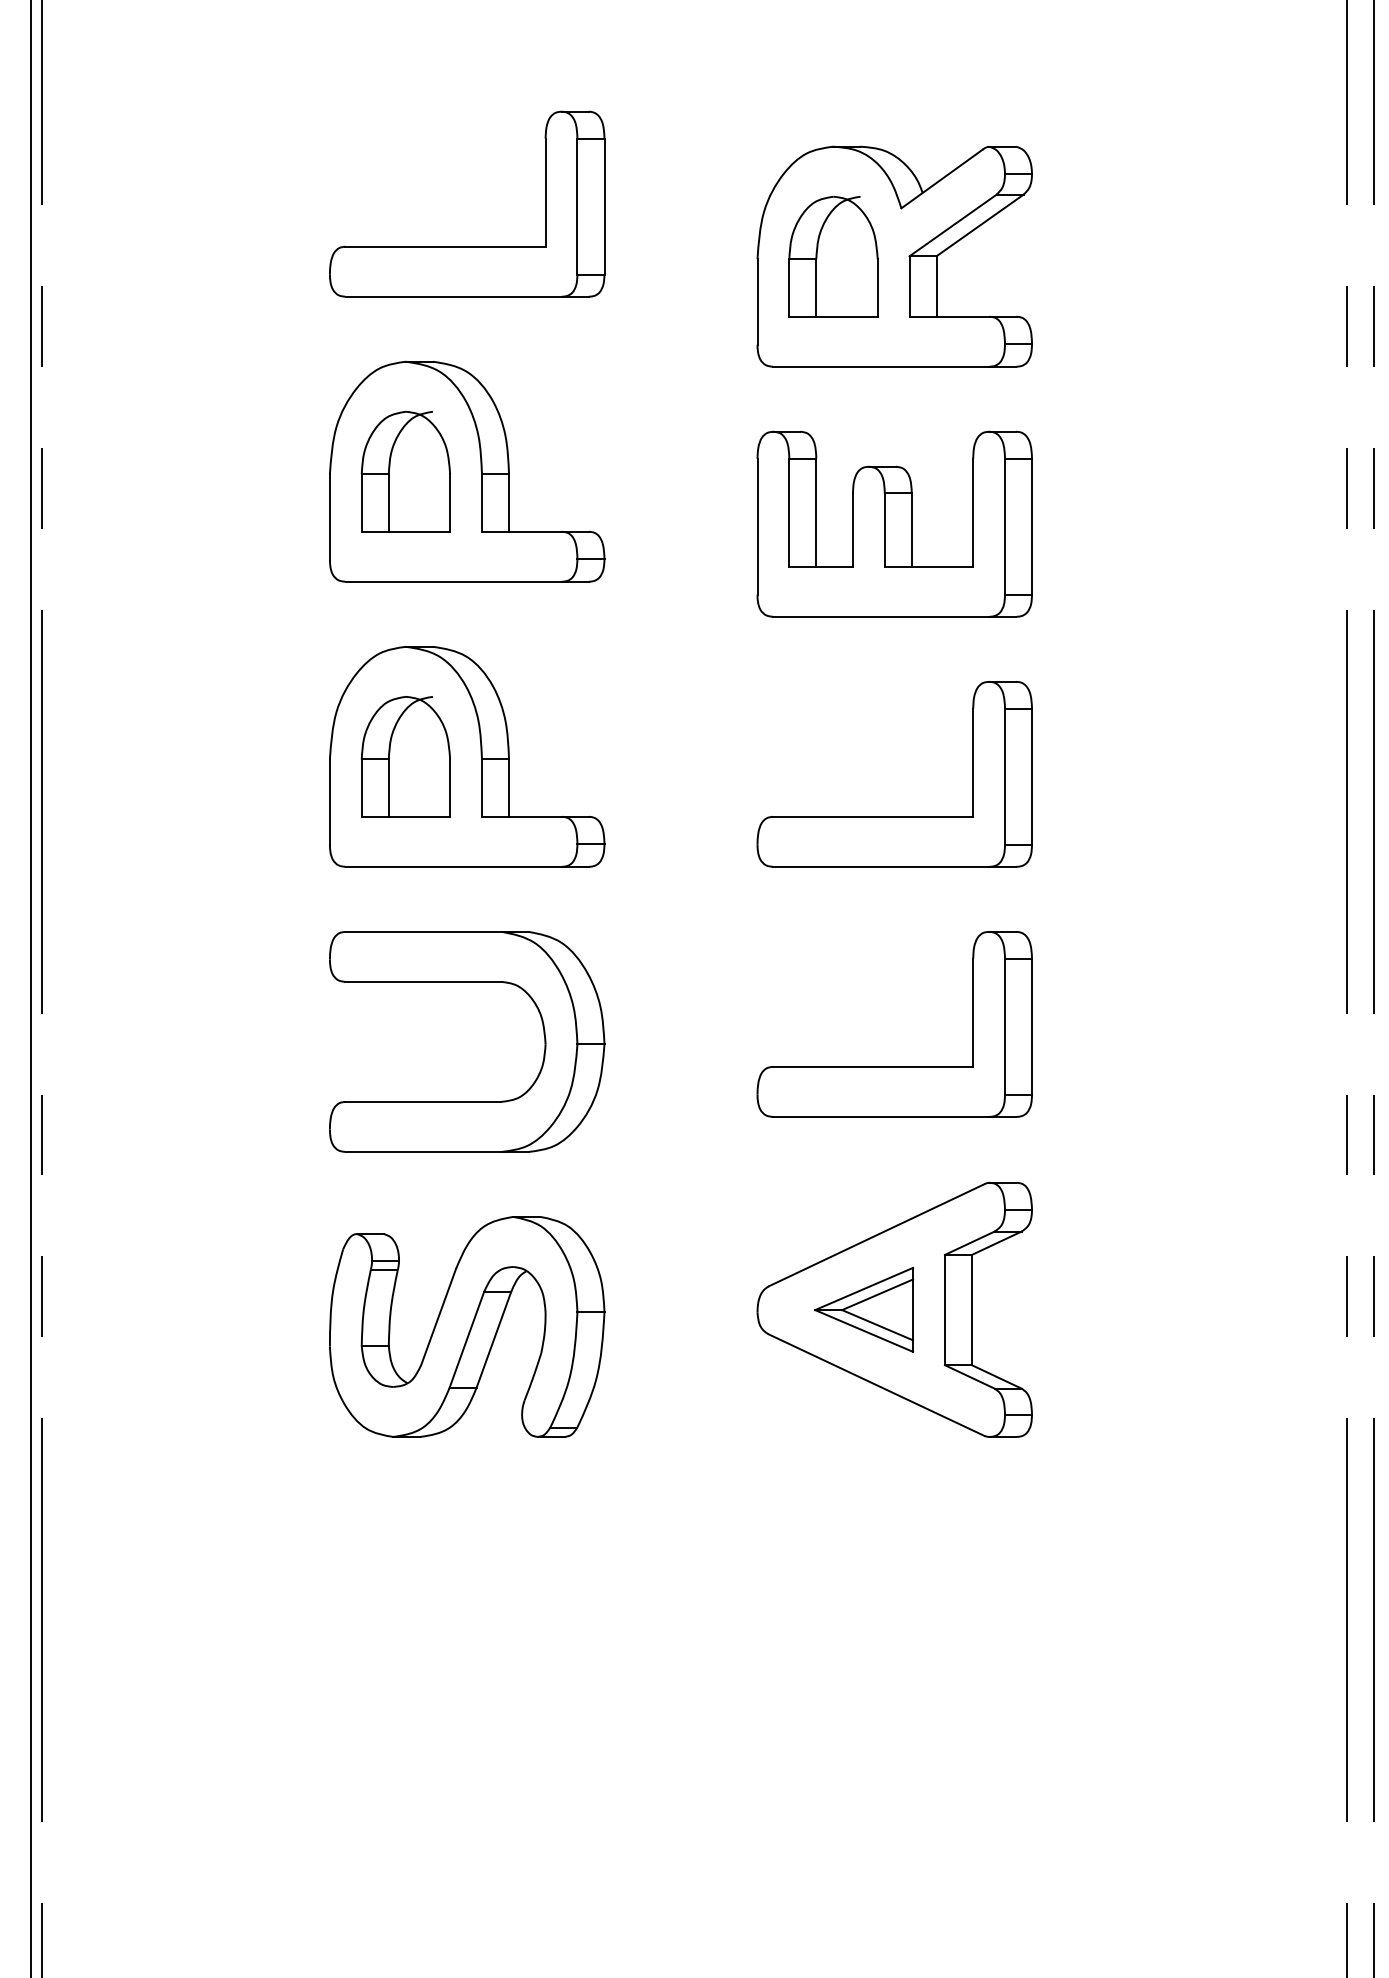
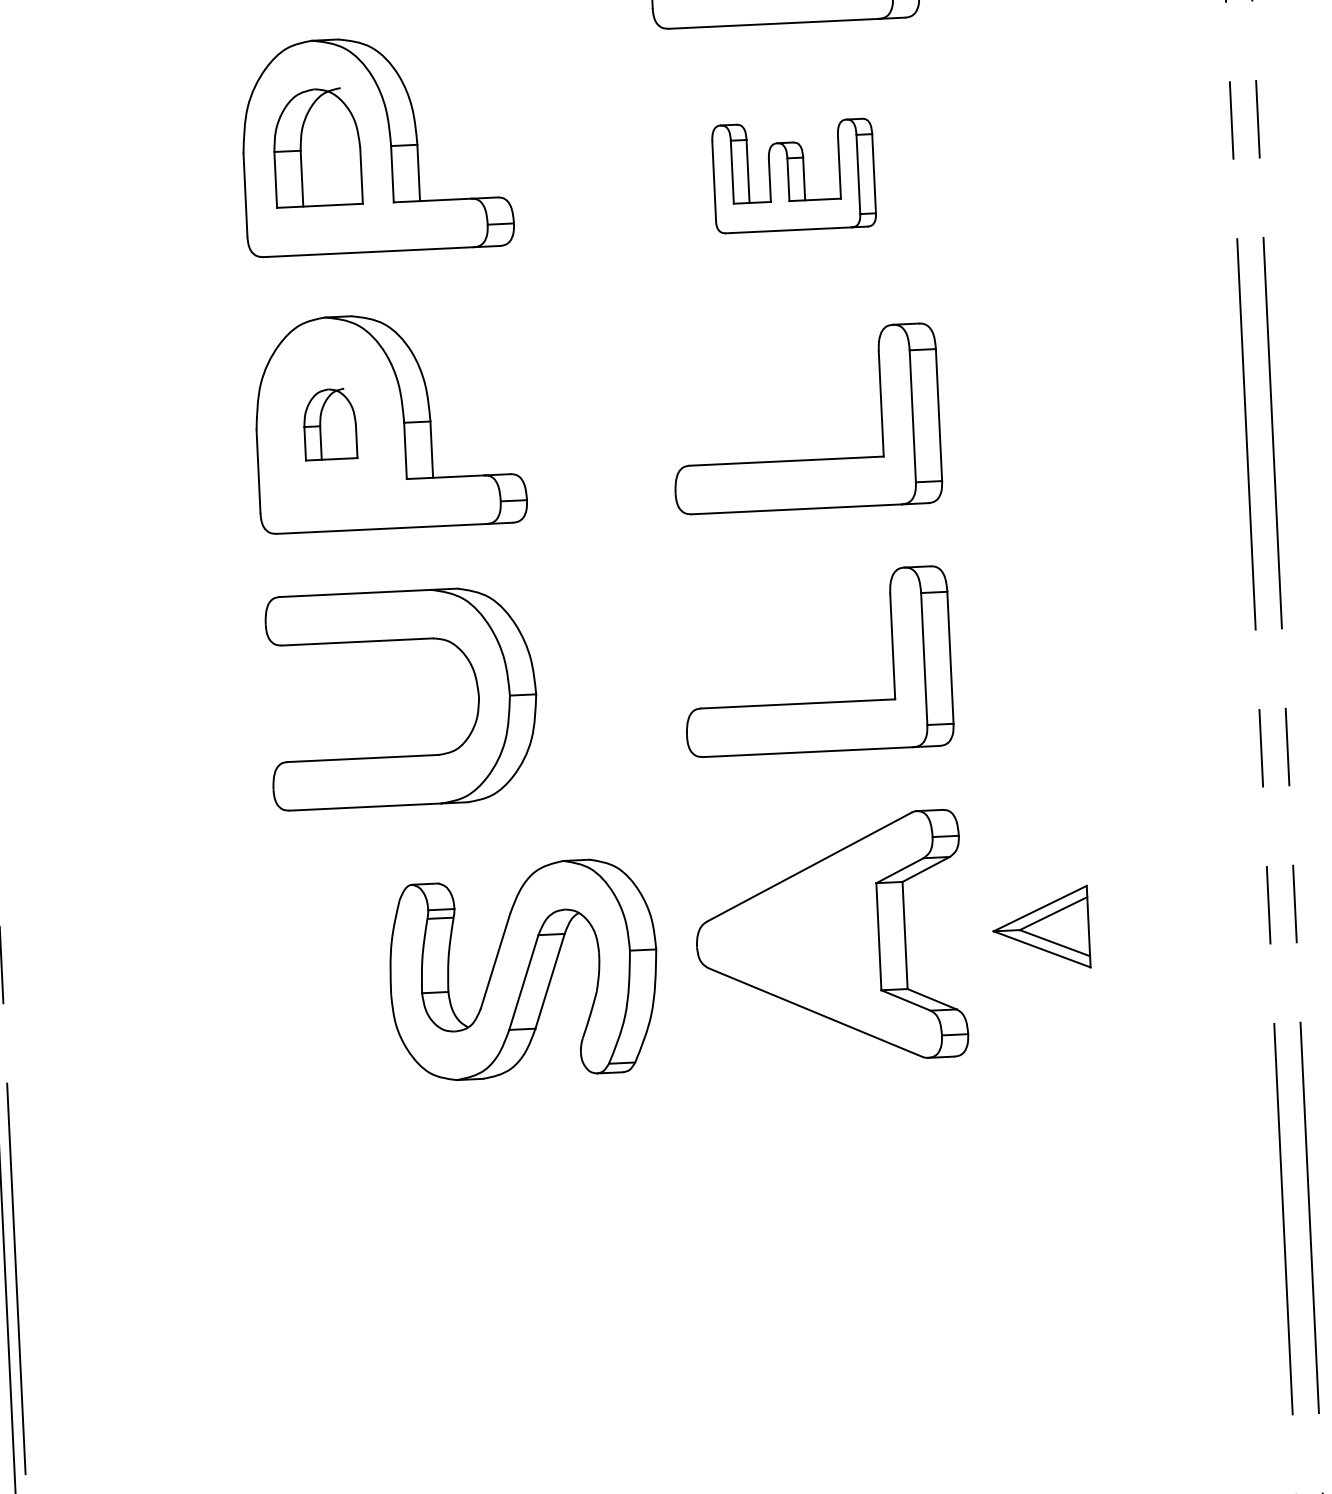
part: (894, 523) -> (793, 175), size x0.6
part: (405, 756) -> (329, 424), size x0.6
part: (864, 1309) -> (1041, 928), moved
part: (467, 1326) -> (523, 969), moved

